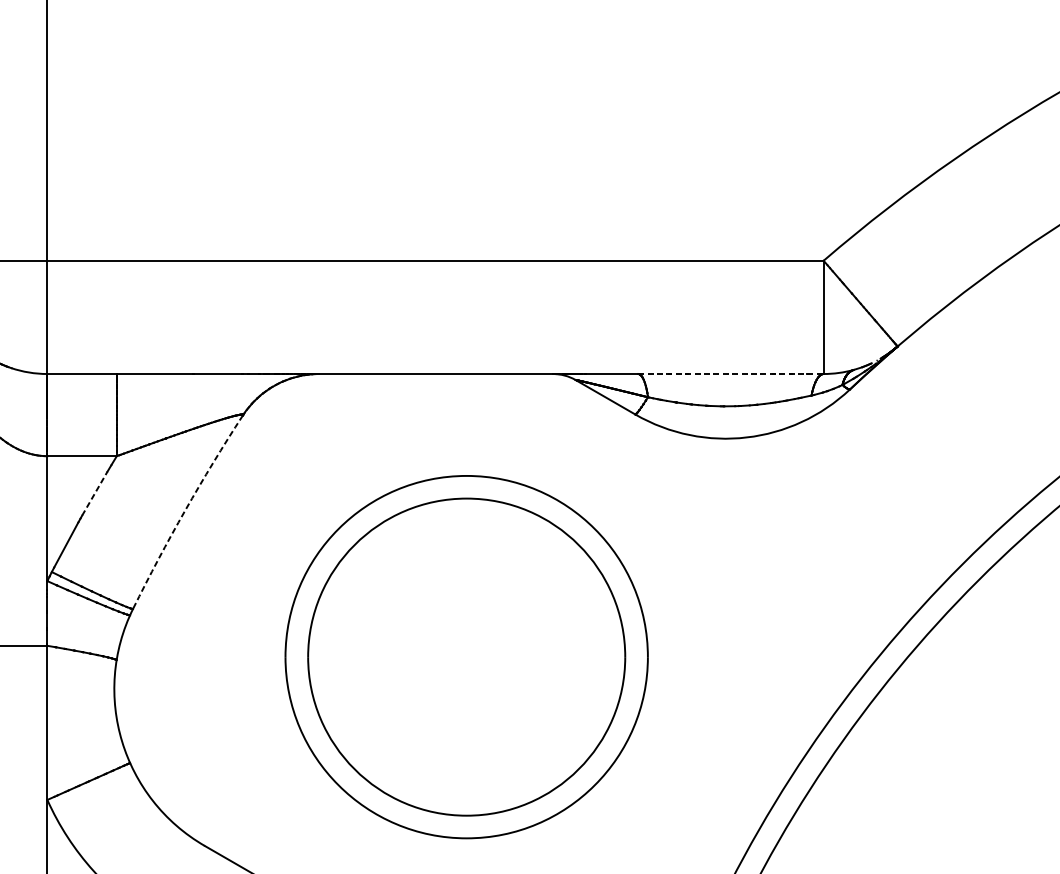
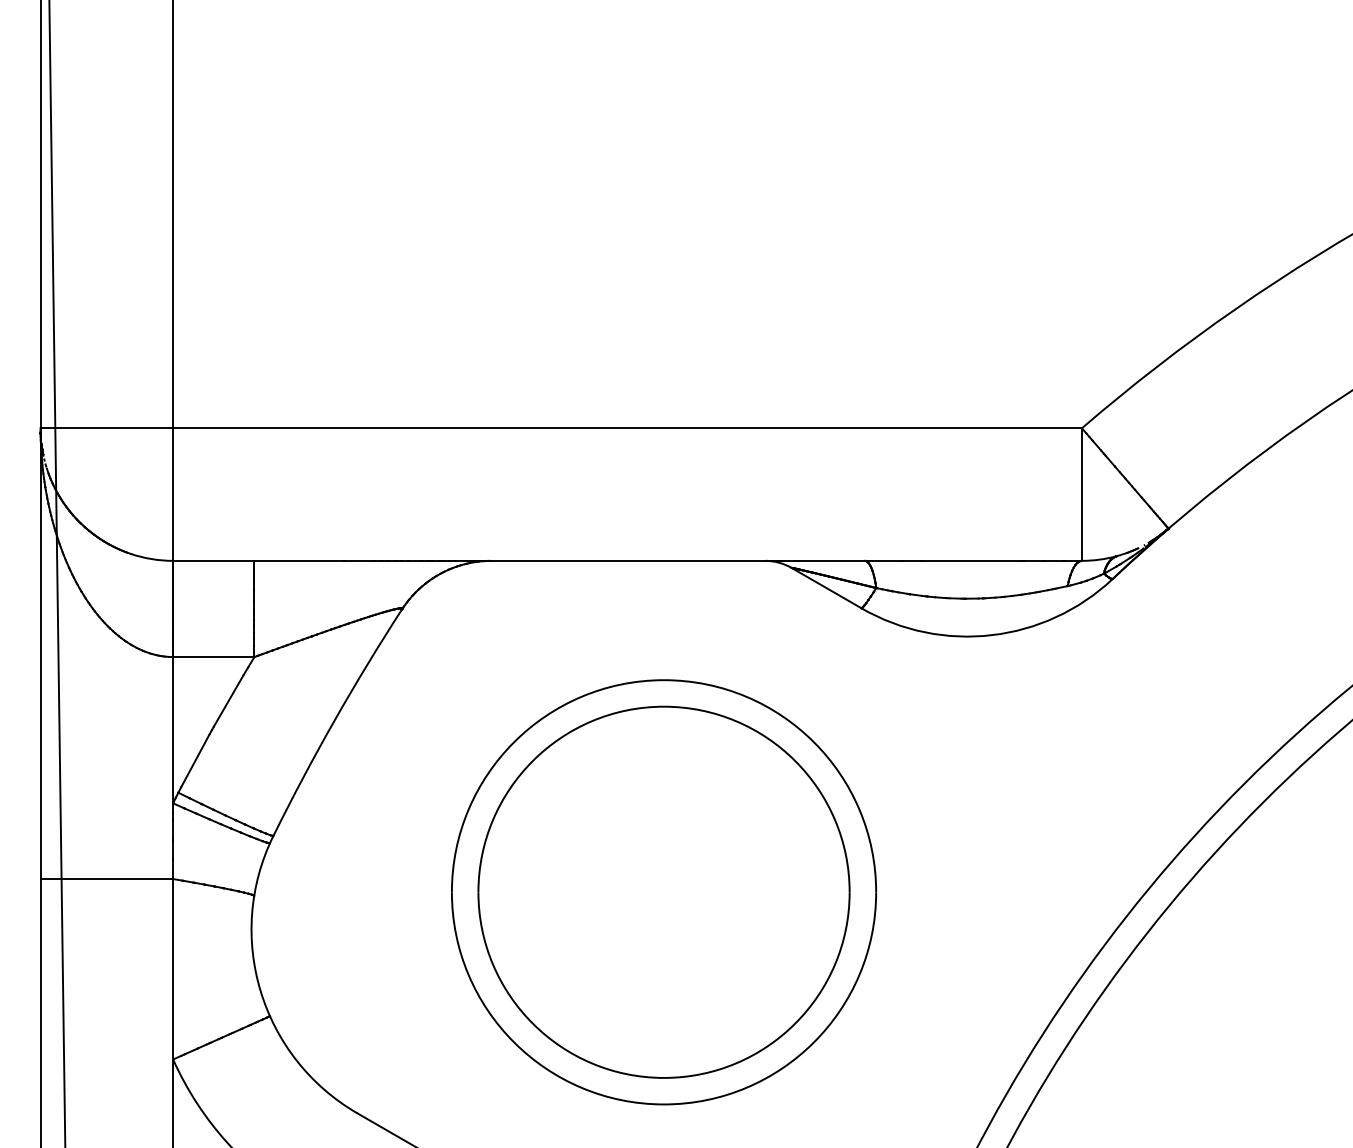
line: (731, 373) -> (973, 560), dashed -> solid
line: (94, 493) -> (228, 700), dashed -> solid
arc: (185, 510) -> (334, 720), dashed -> solid

